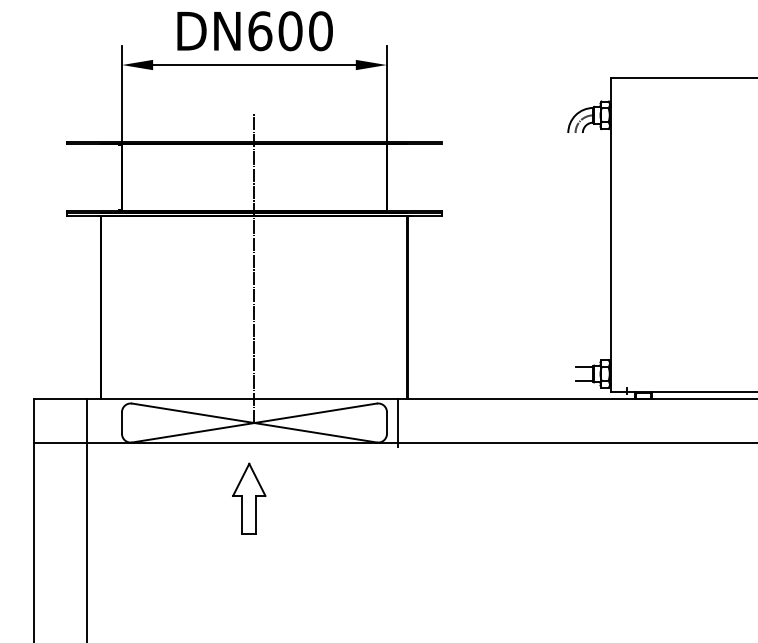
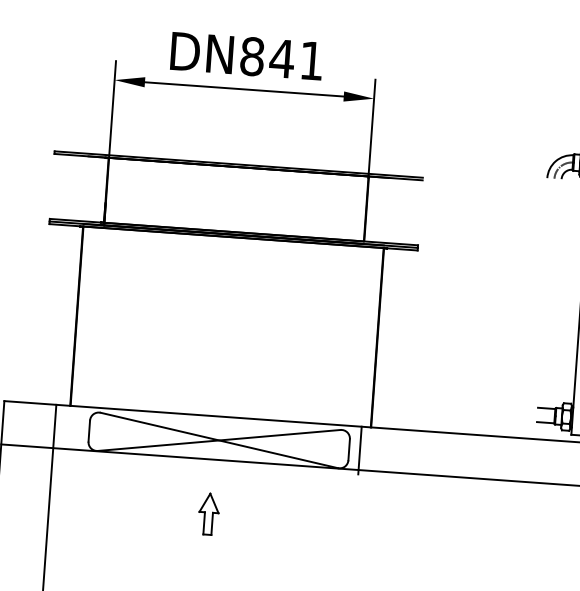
text: (290, 31) -> (282, 59), DN600 -> DN841
line: (254, 267) -> (230, 287), removed
part: (249, 498) -> (209, 514), size x0.6

